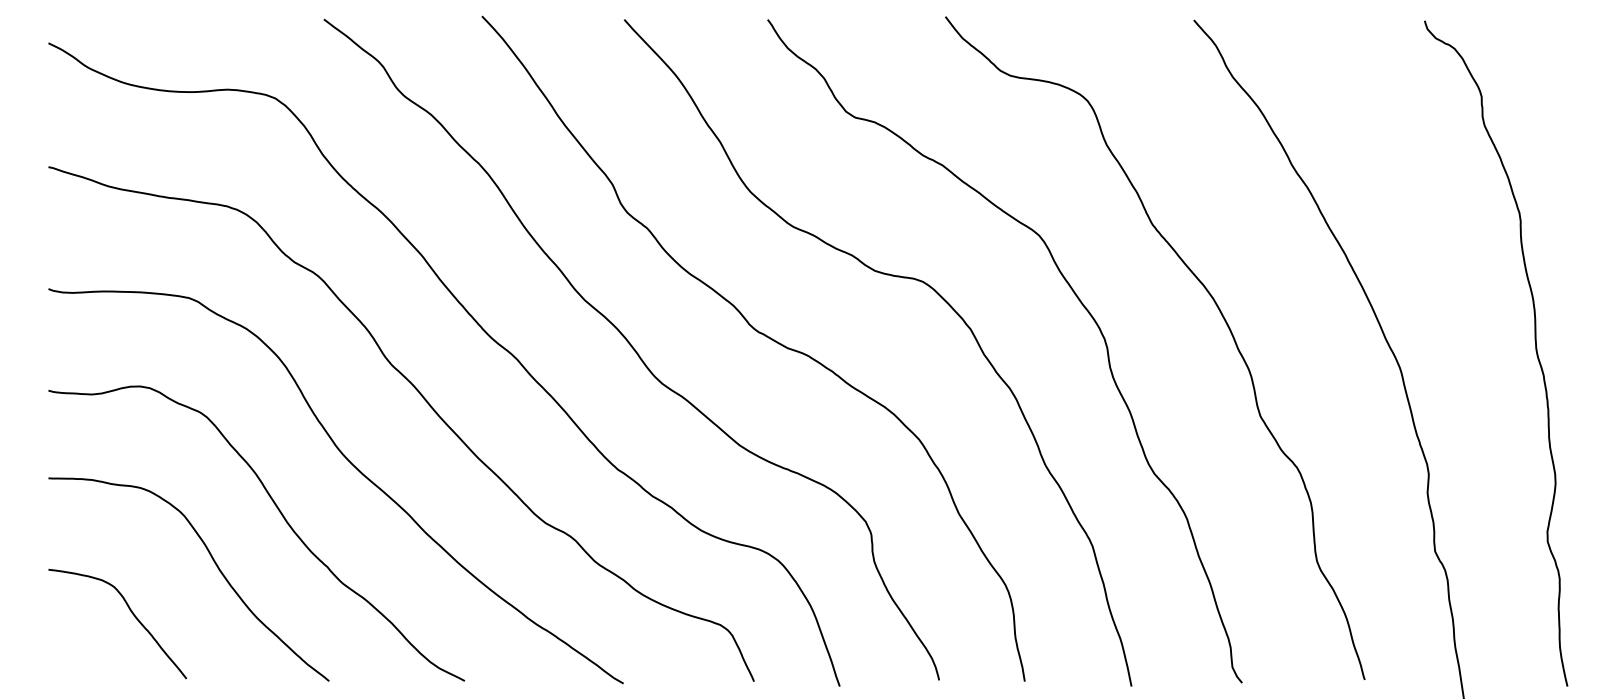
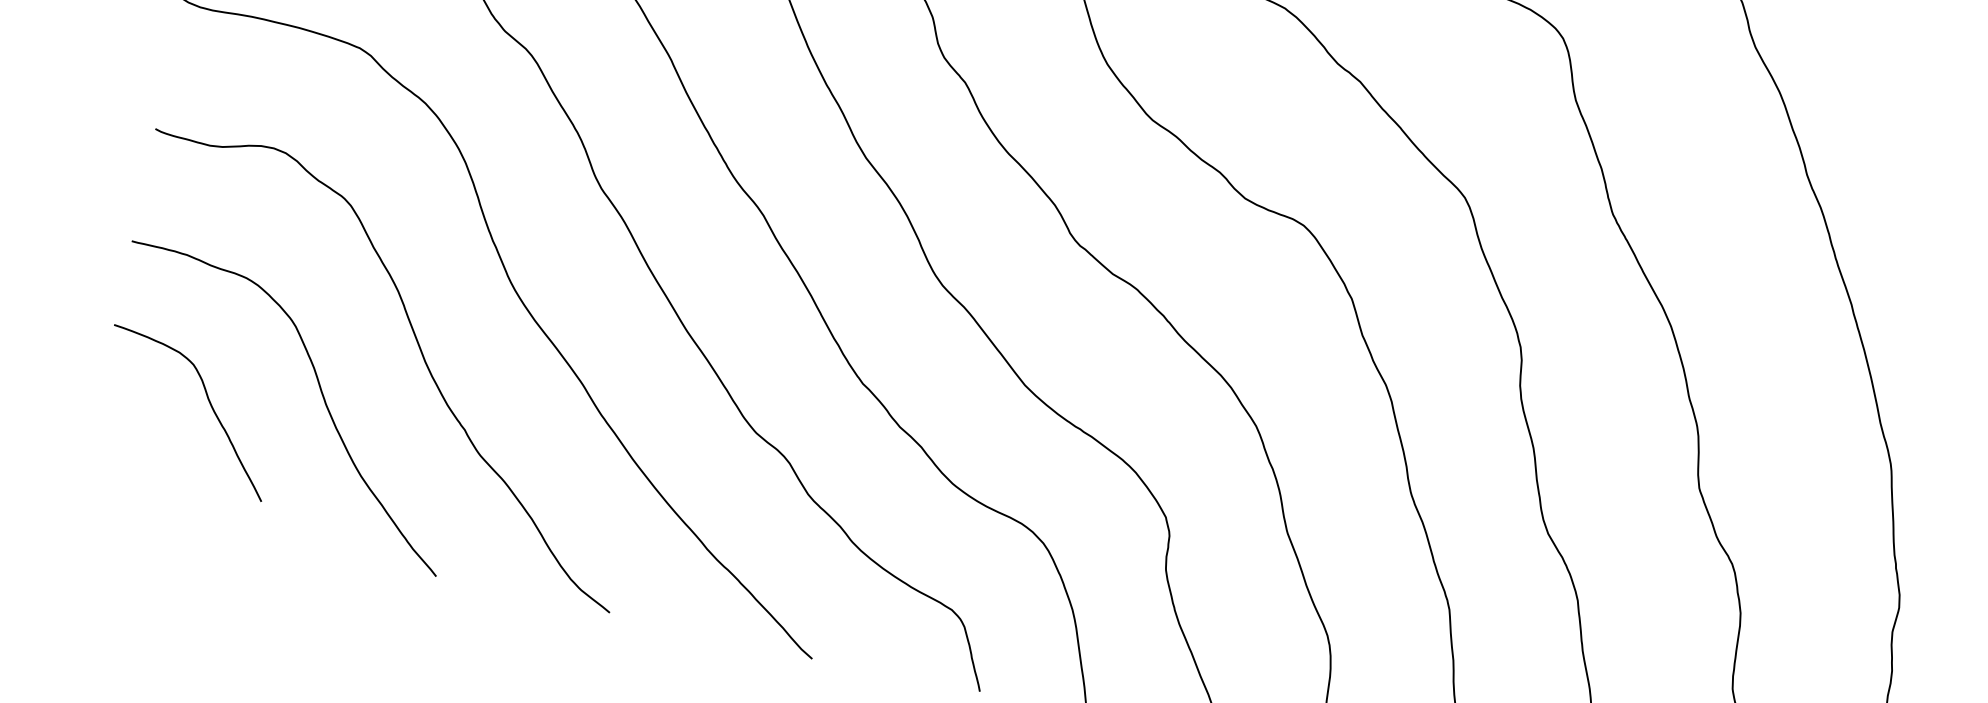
curve: (131, 613) -> (208, 403), moved

